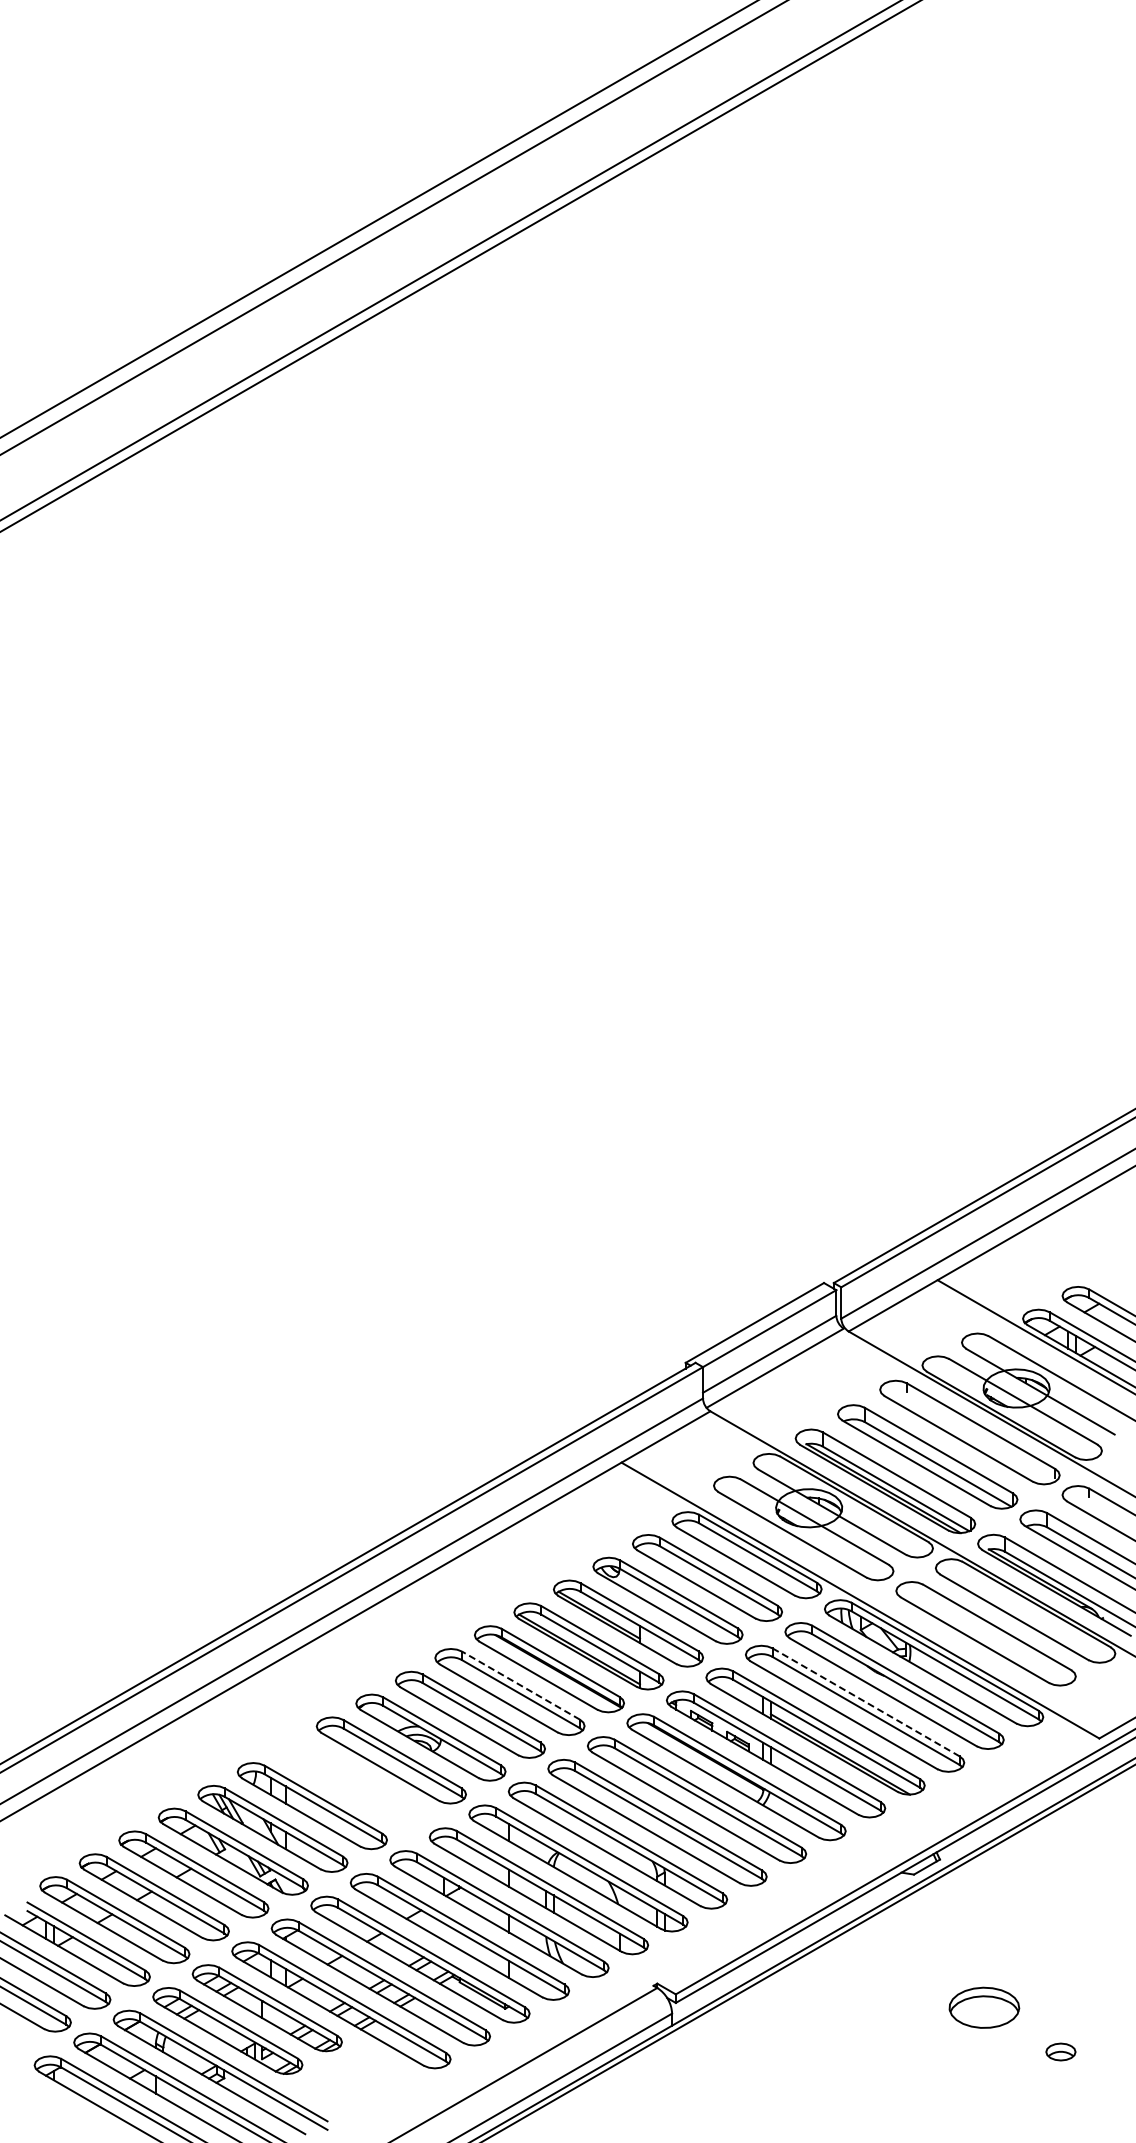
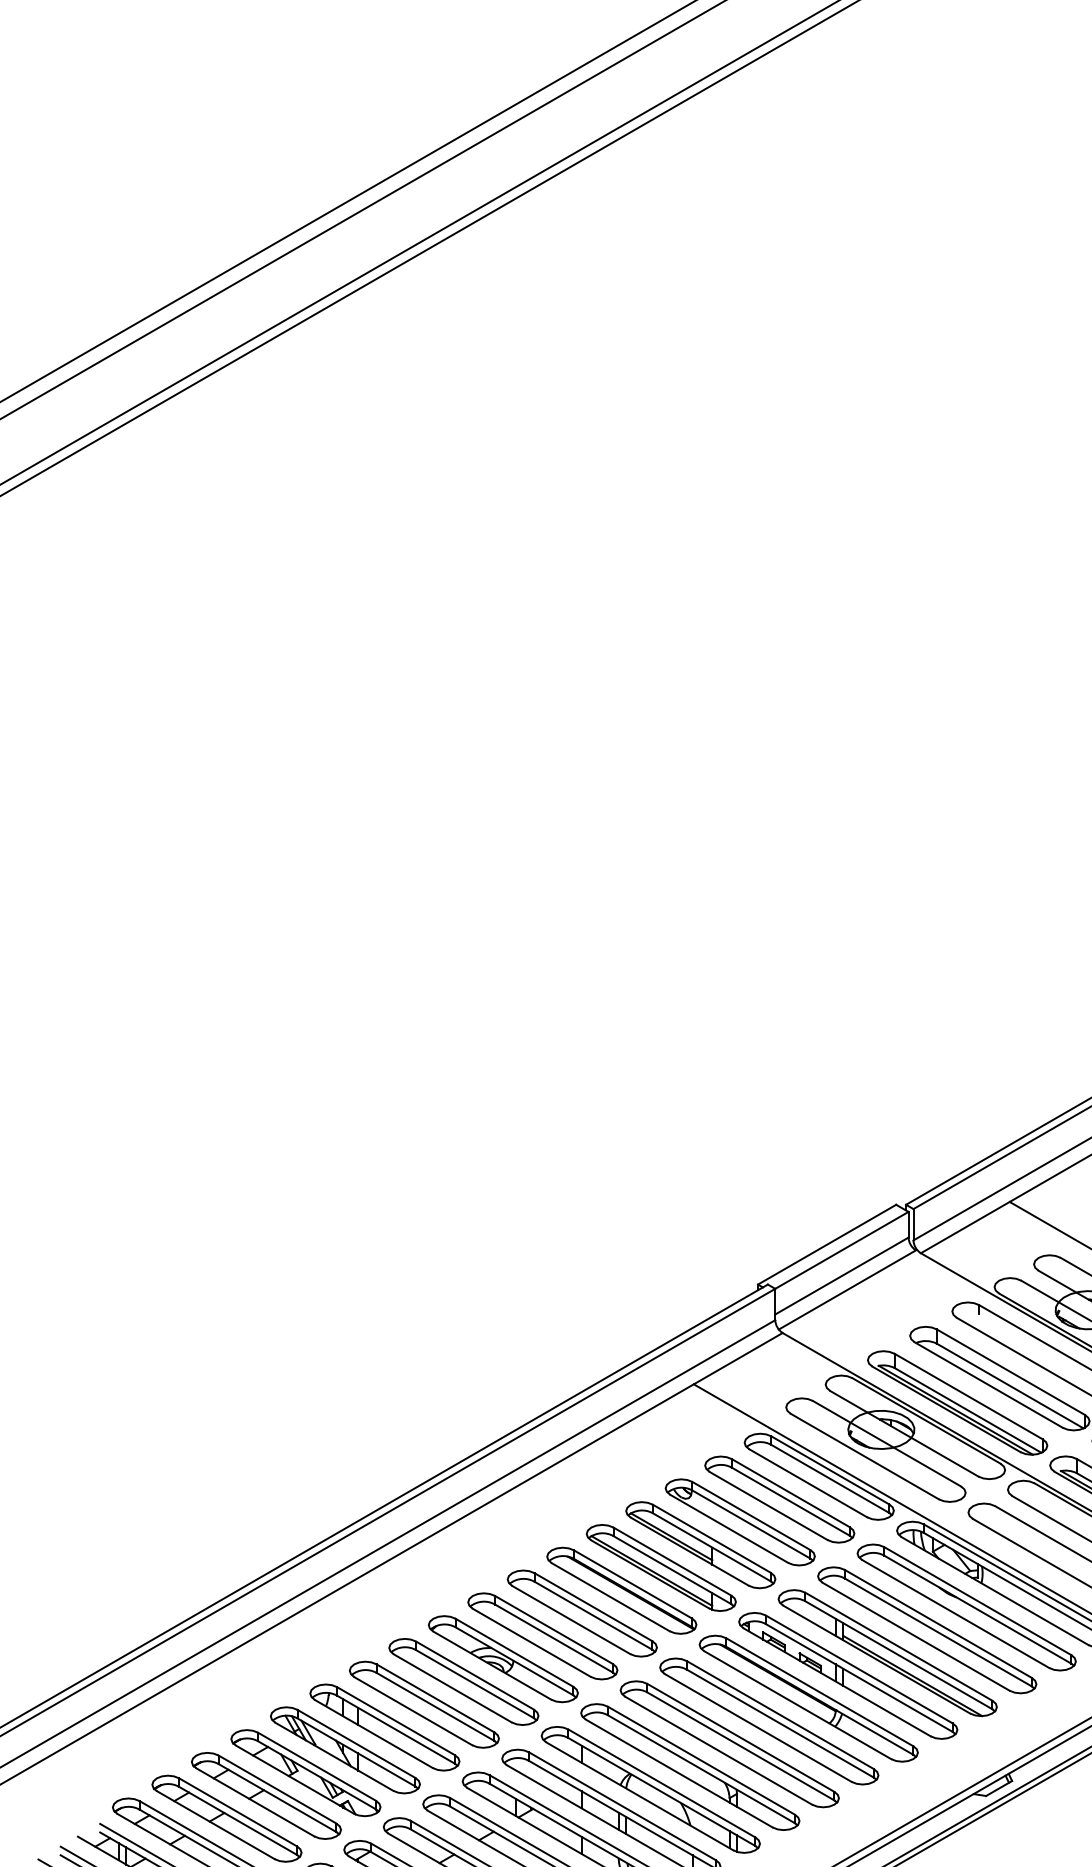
line: (520, 1685) -> (592, 1607), dashed -> solid
line: (866, 1702) -> (938, 1624), dashed -> solid
part: (351, 1783) -> (423, 1704), added

